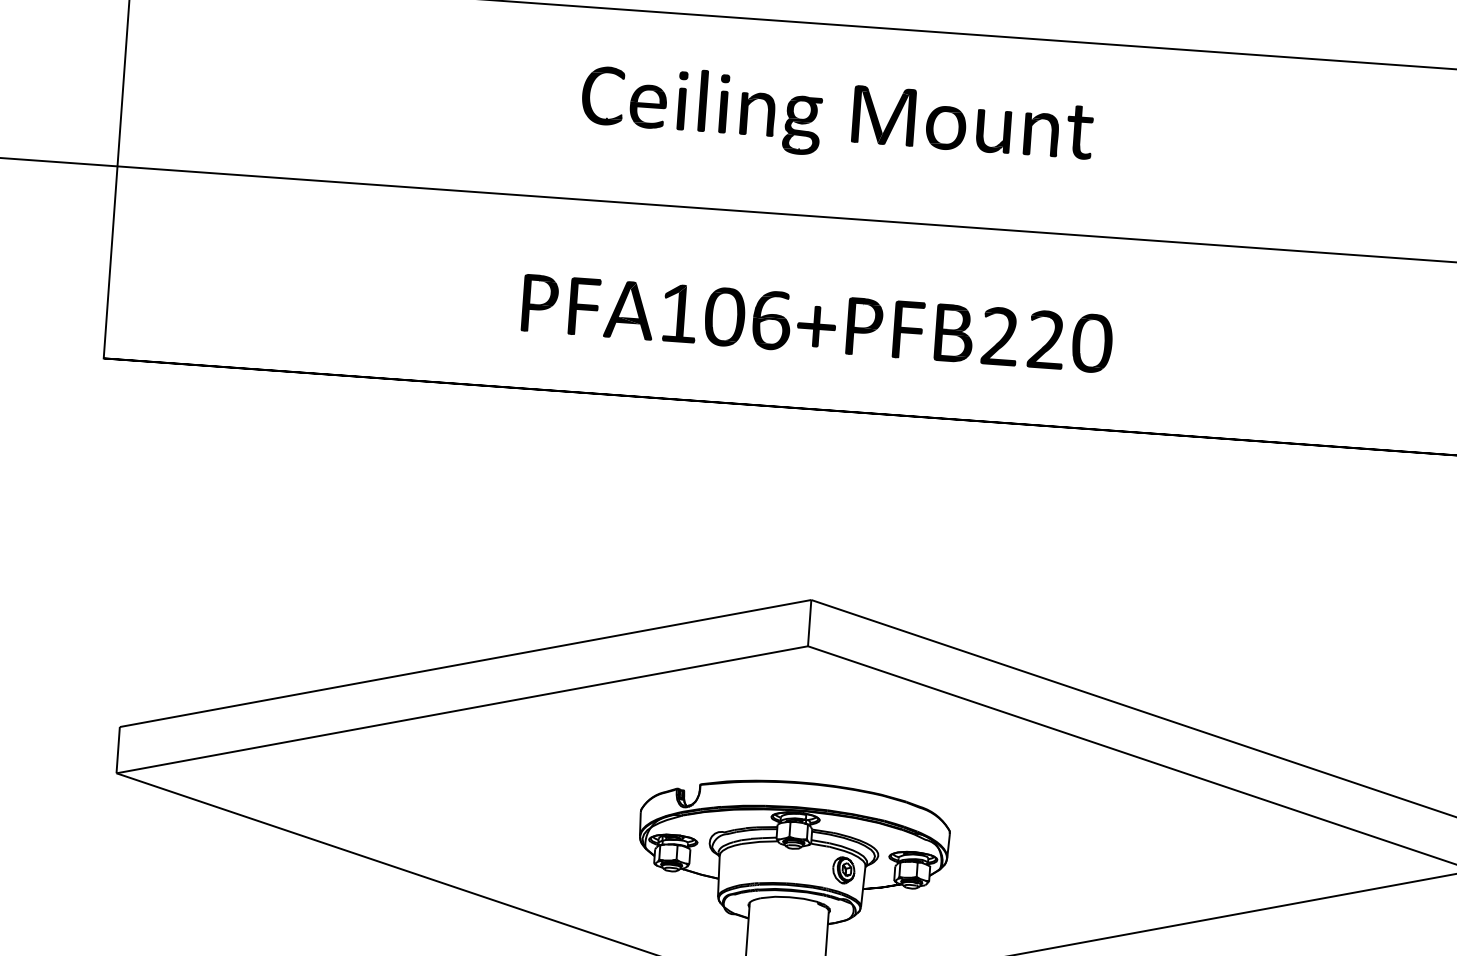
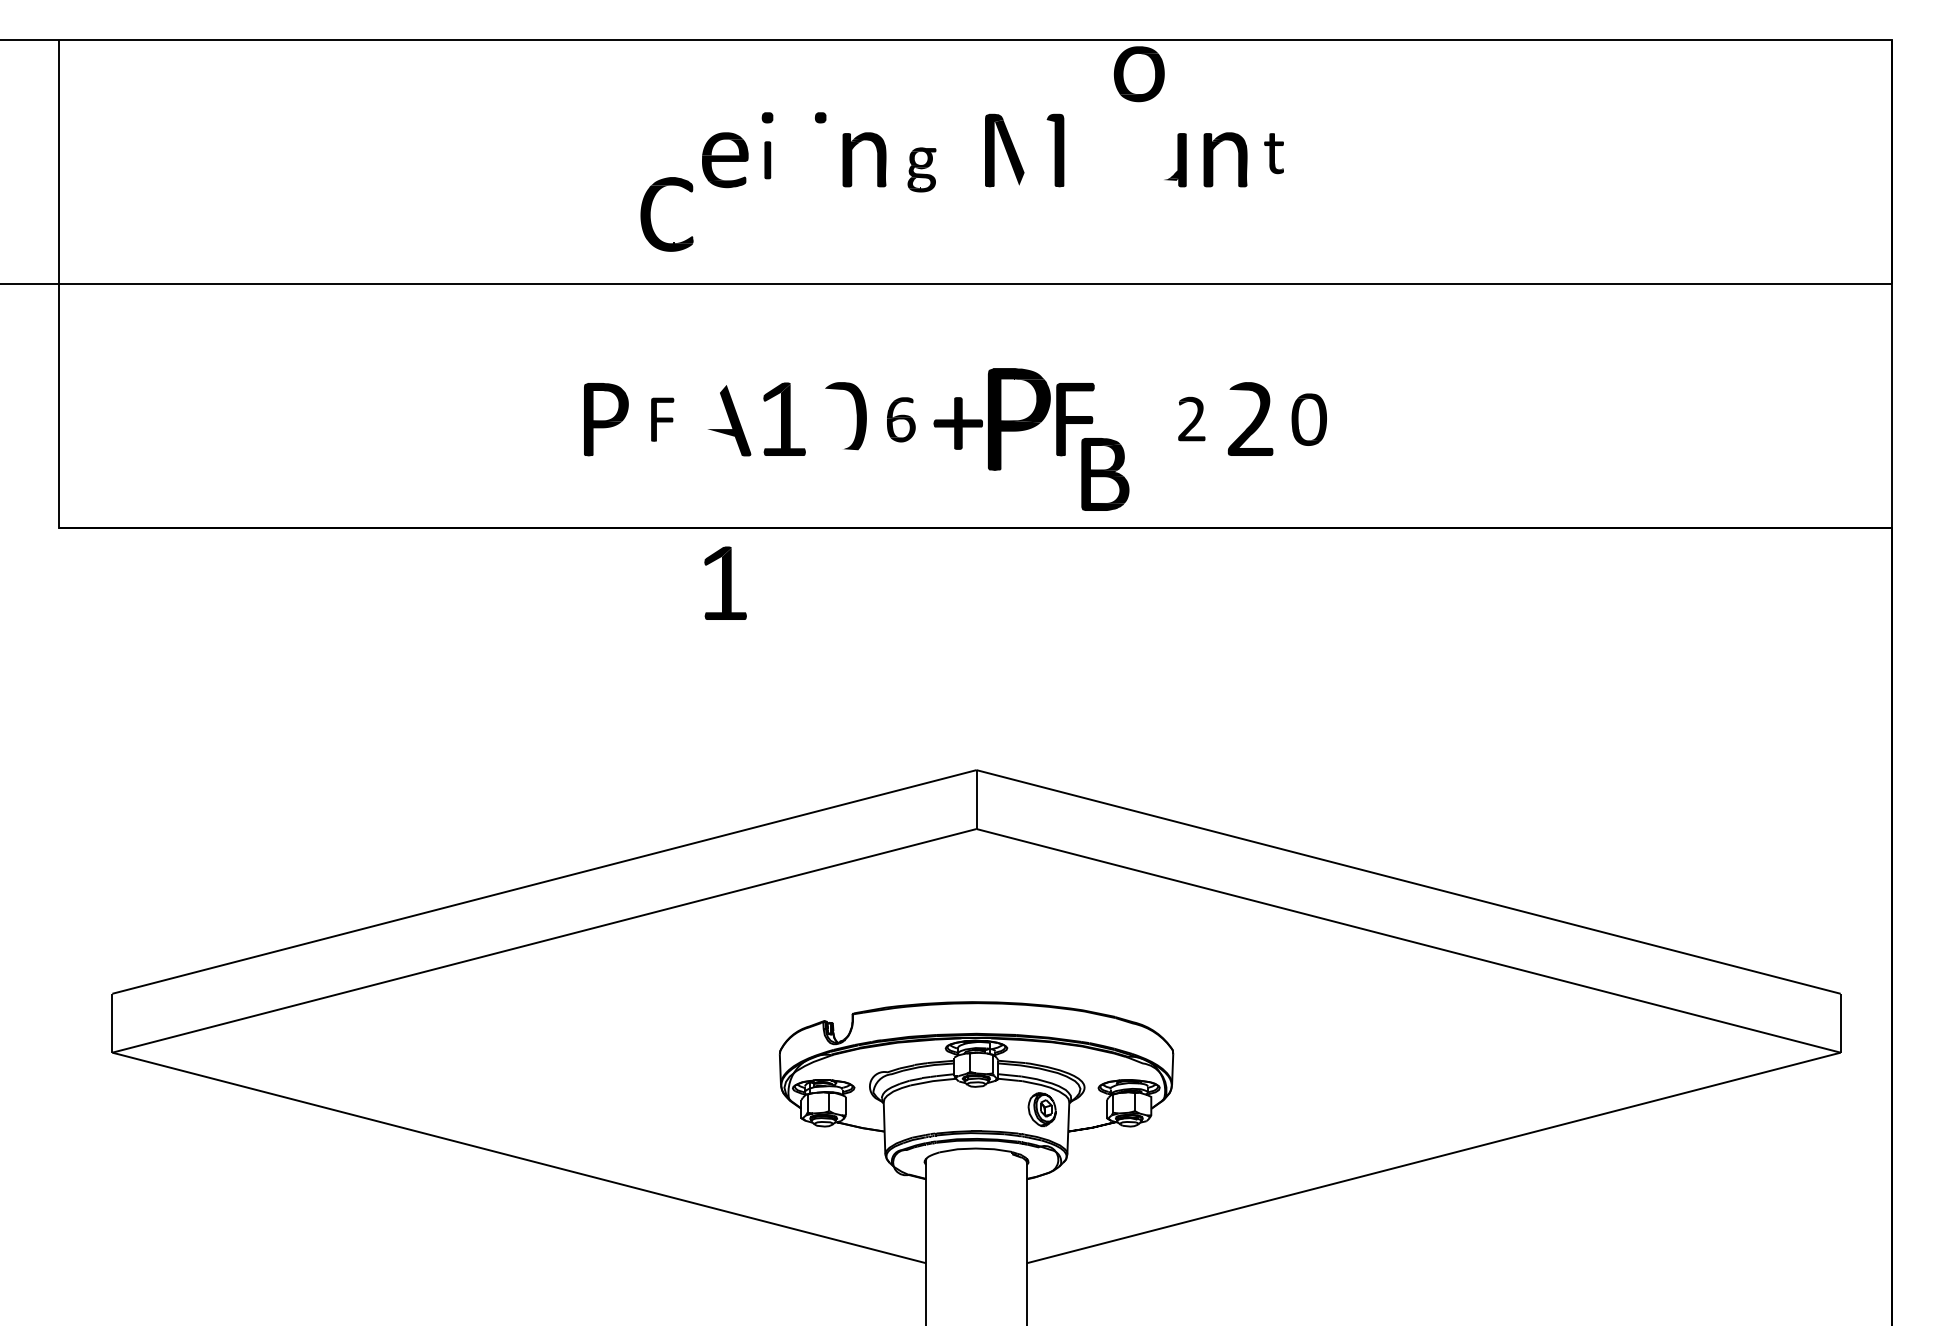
part: (590, 94) -> (650, 214), moved
fill: (703, 100) -> (794, 147), removed
part: (681, 109) -> (767, 160), size x0.7
part: (723, 112) -> (820, 160), removed
fill: (893, 118) -> (1036, 153), removed
part: (801, 125) -> (921, 169), size x0.6
part: (945, 128) -> (1138, 74), moved
fill: (989, 131) -> (1159, 160), removed
part: (1079, 132) -> (1273, 153), size x0.6
part: (584, 306) -> (662, 419), size x0.6
fill: (622, 309) -> (711, 419), removed
fill: (1038, 318) -> (1238, 392), removed
fill: (721, 319) -> (837, 422), removed
part: (772, 320) -> (901, 419), size x0.6
part: (864, 326) -> (1019, 419), size x1.4
part: (954, 333) -> (1105, 474), moved
part: (999, 335) -> (1191, 418), size x0.6
part: (1092, 343) -> (1309, 419), size x0.7
part: (624, 438) -> (725, 582), added

